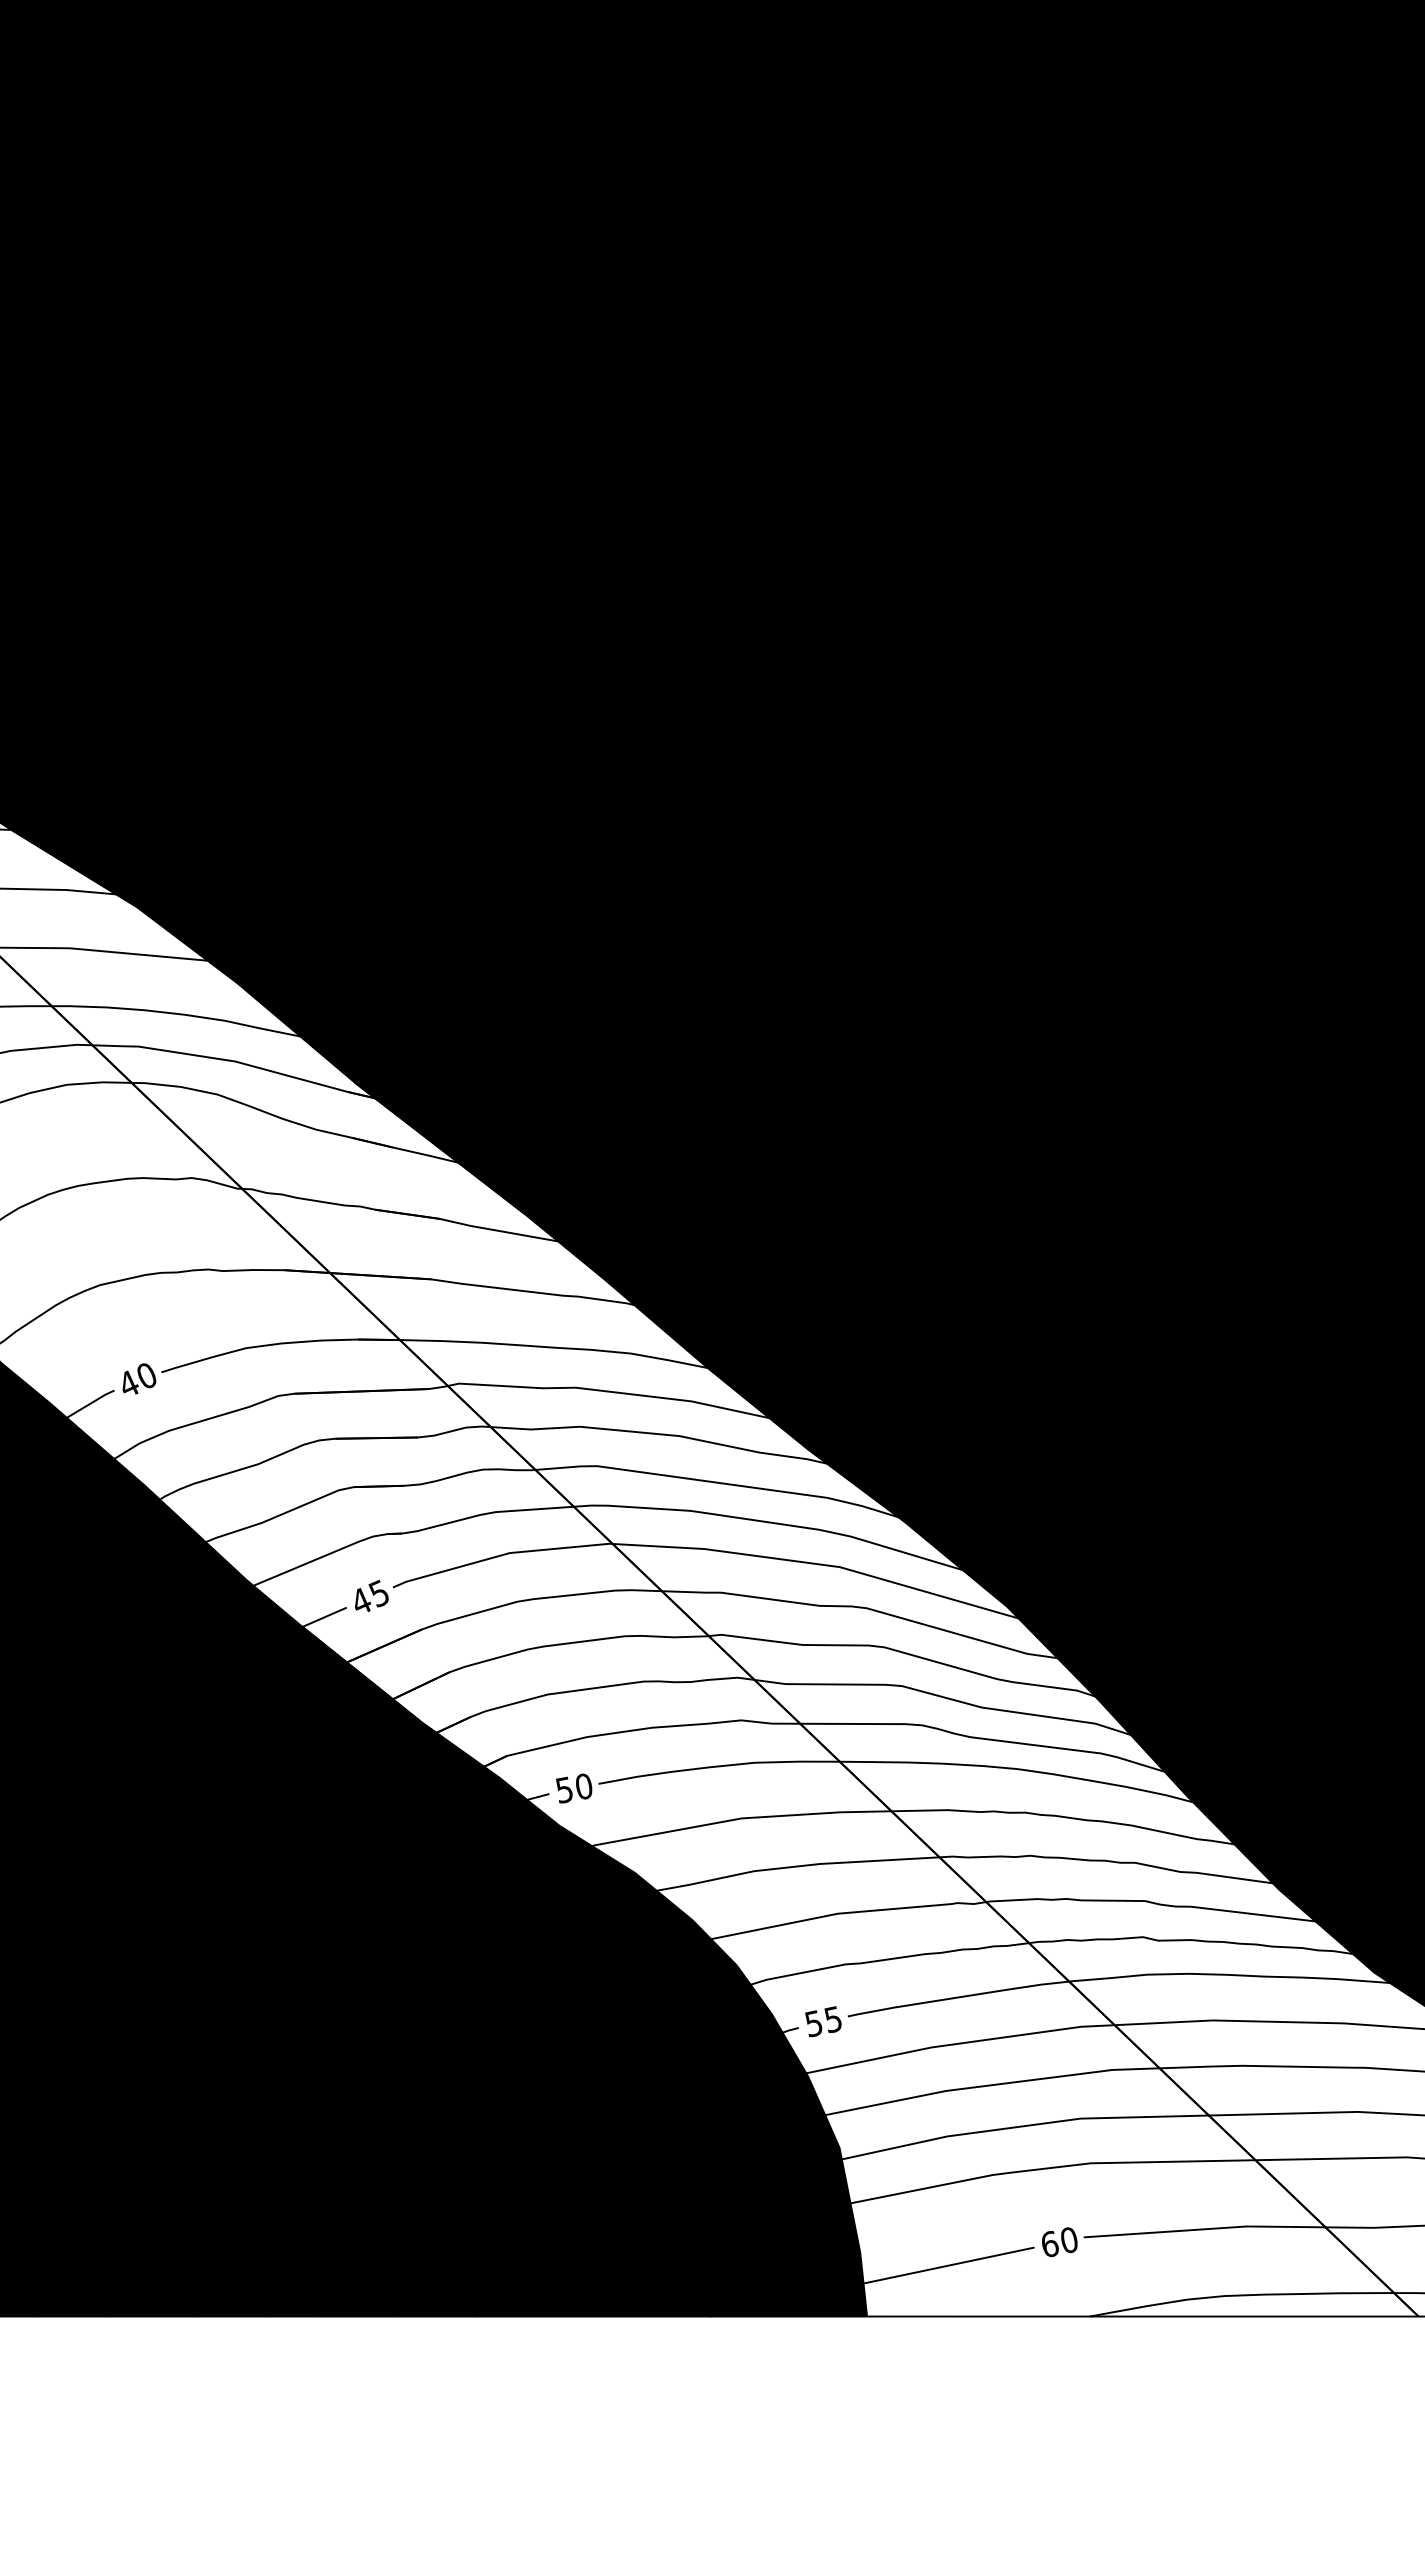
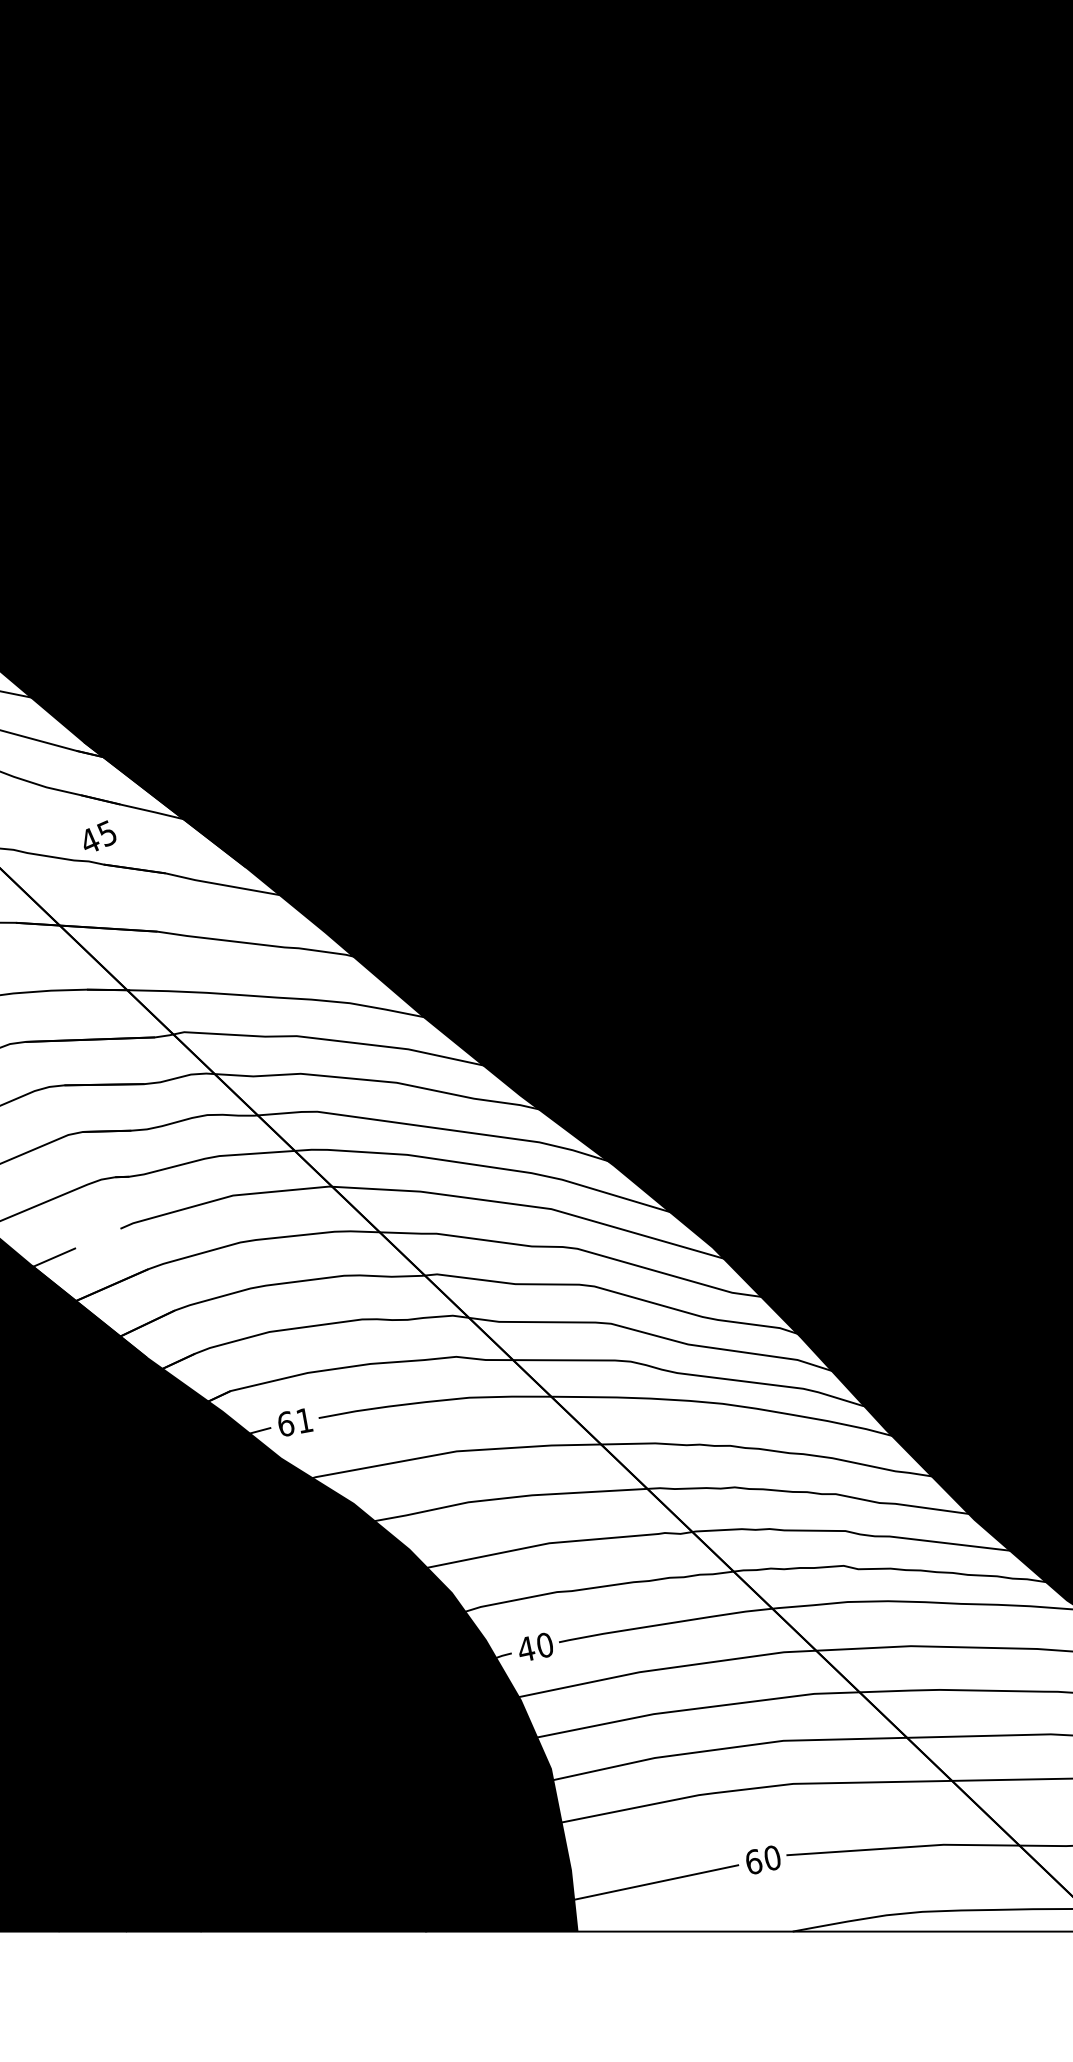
text: (371, 1595) -> (99, 835), moved
text: (574, 1788) -> (295, 1422), 50 -> 61
text: (823, 2021) -> (535, 1647), 55 -> 40

